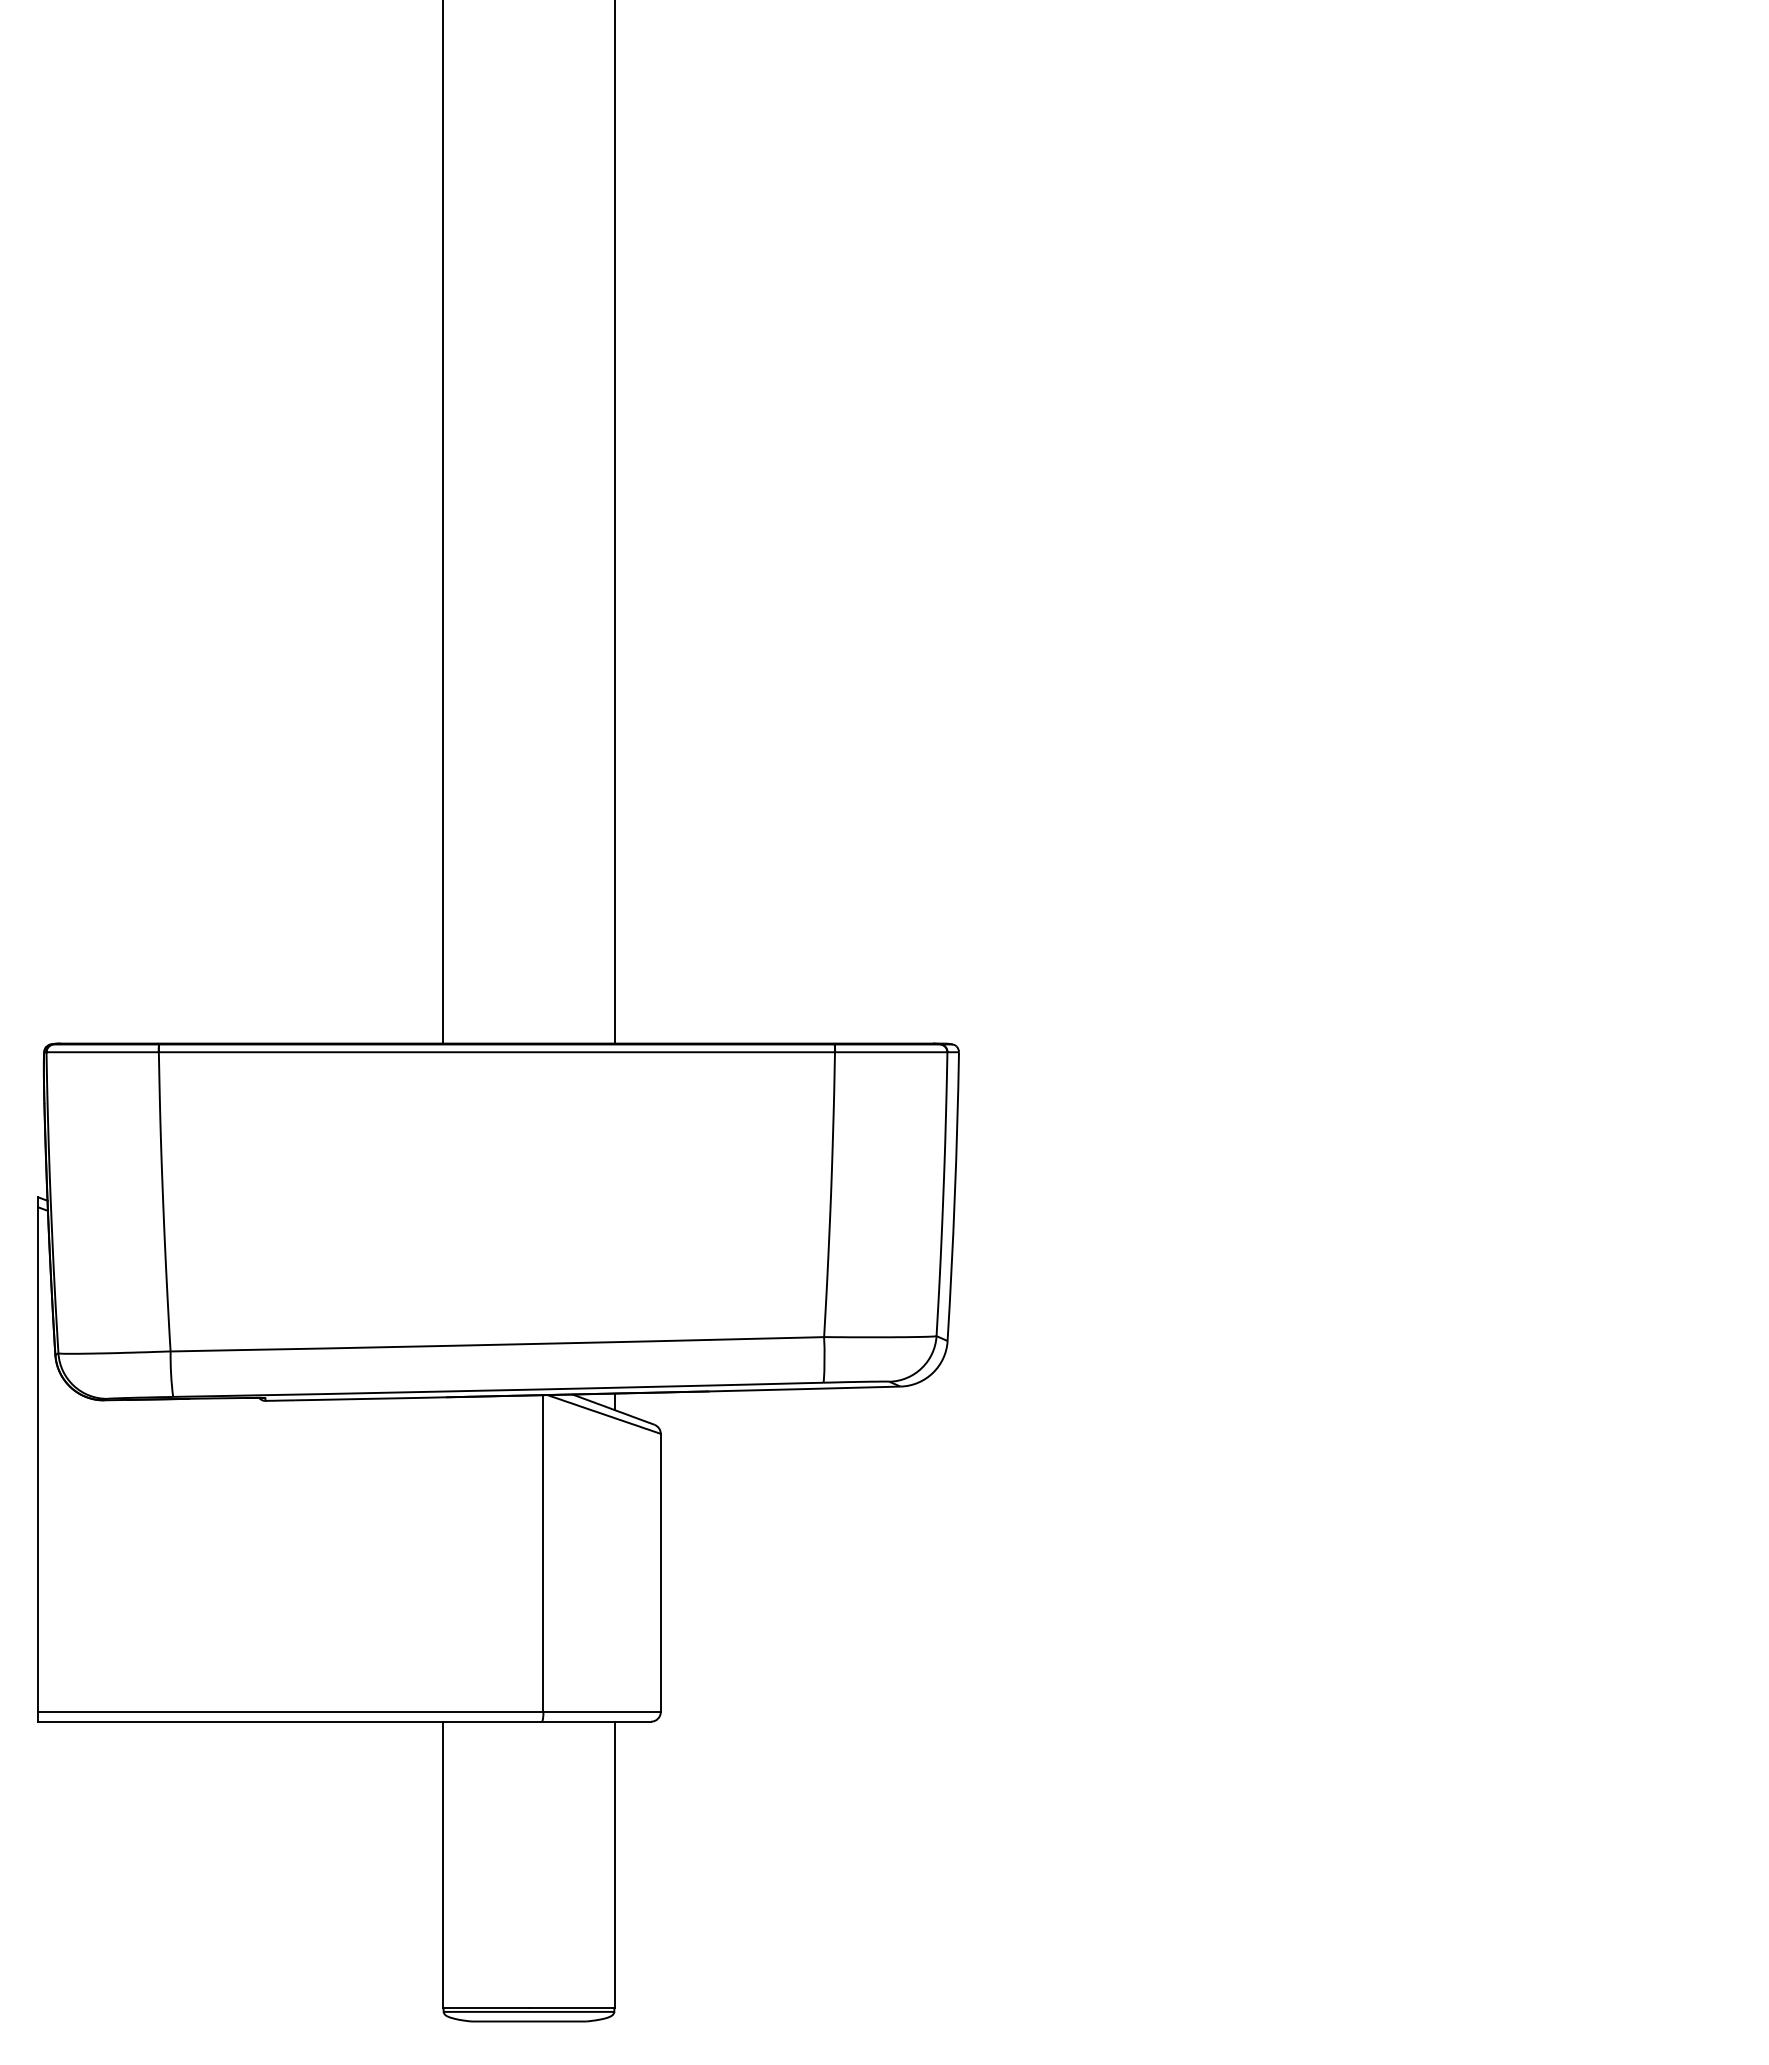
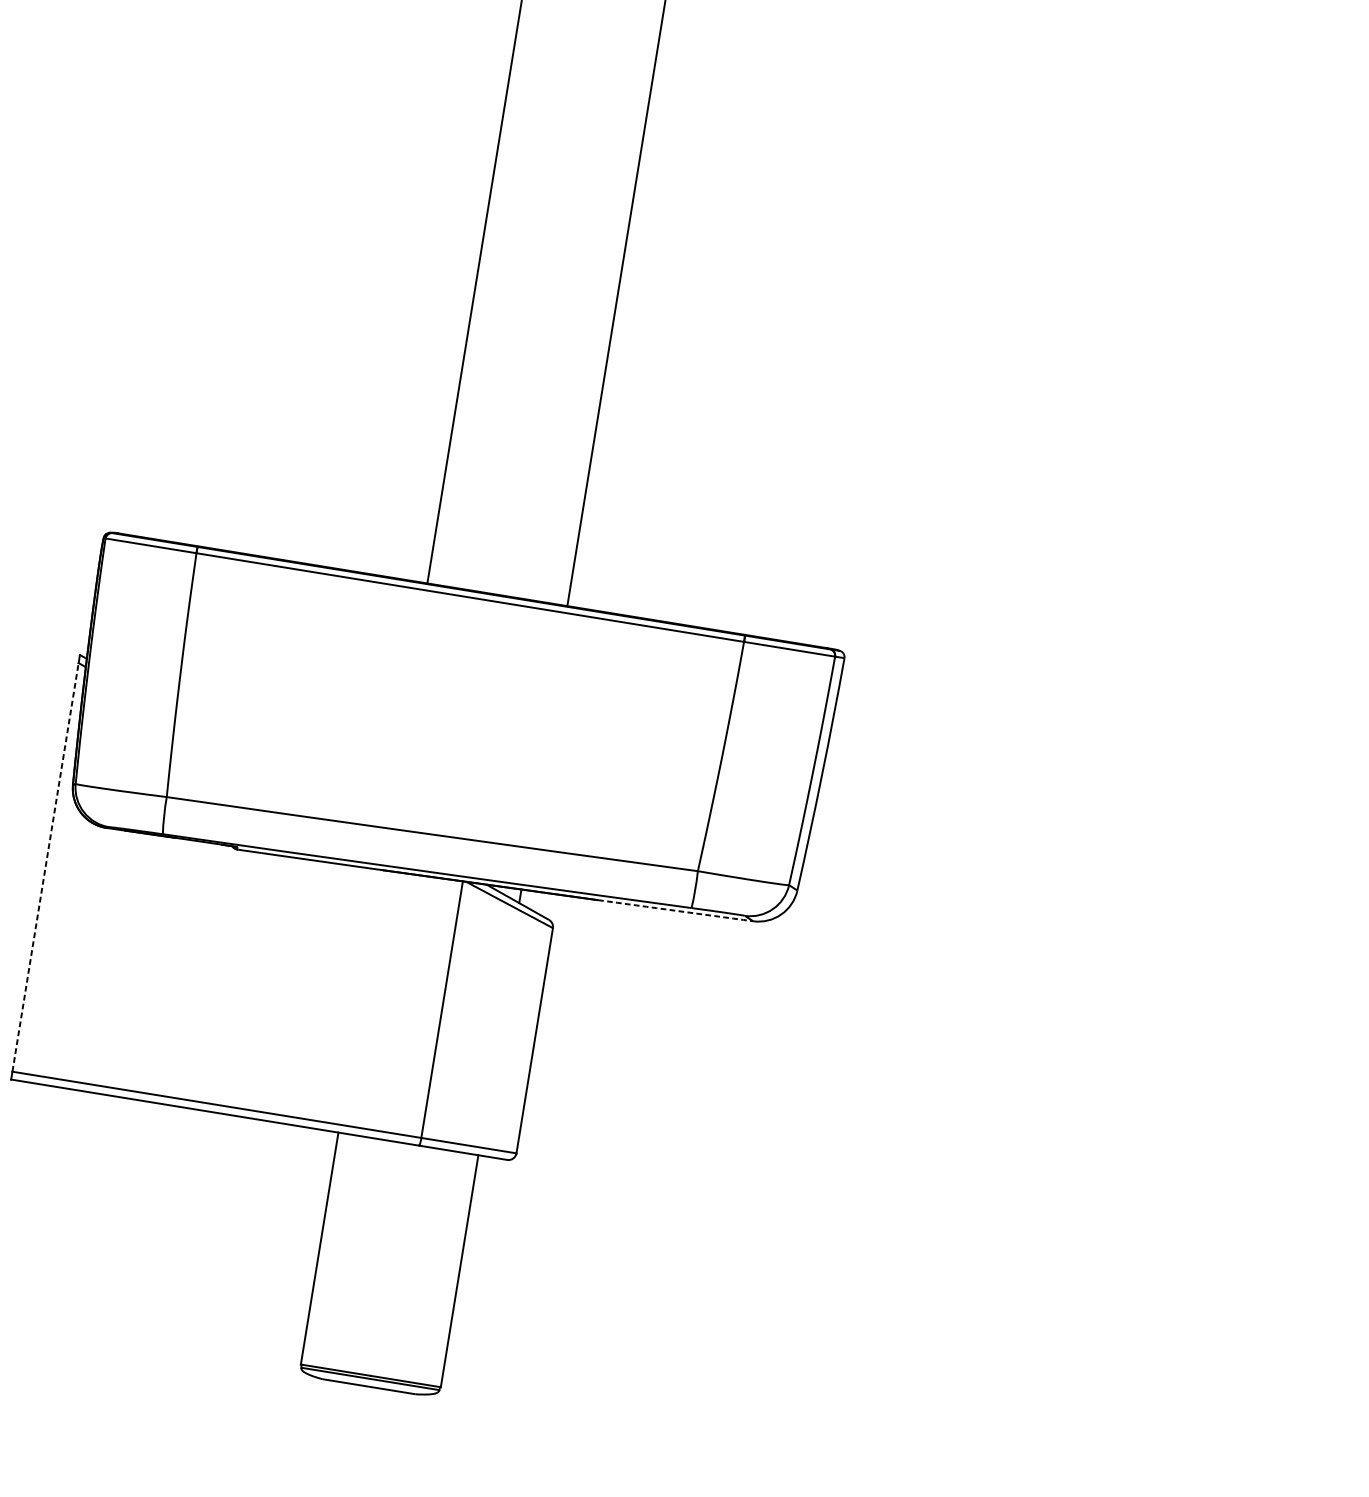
arc: (805, 1389) -> (675, 911), solid -> dashed
line: (38, 1459) -> (45, 867), solid -> dashed

